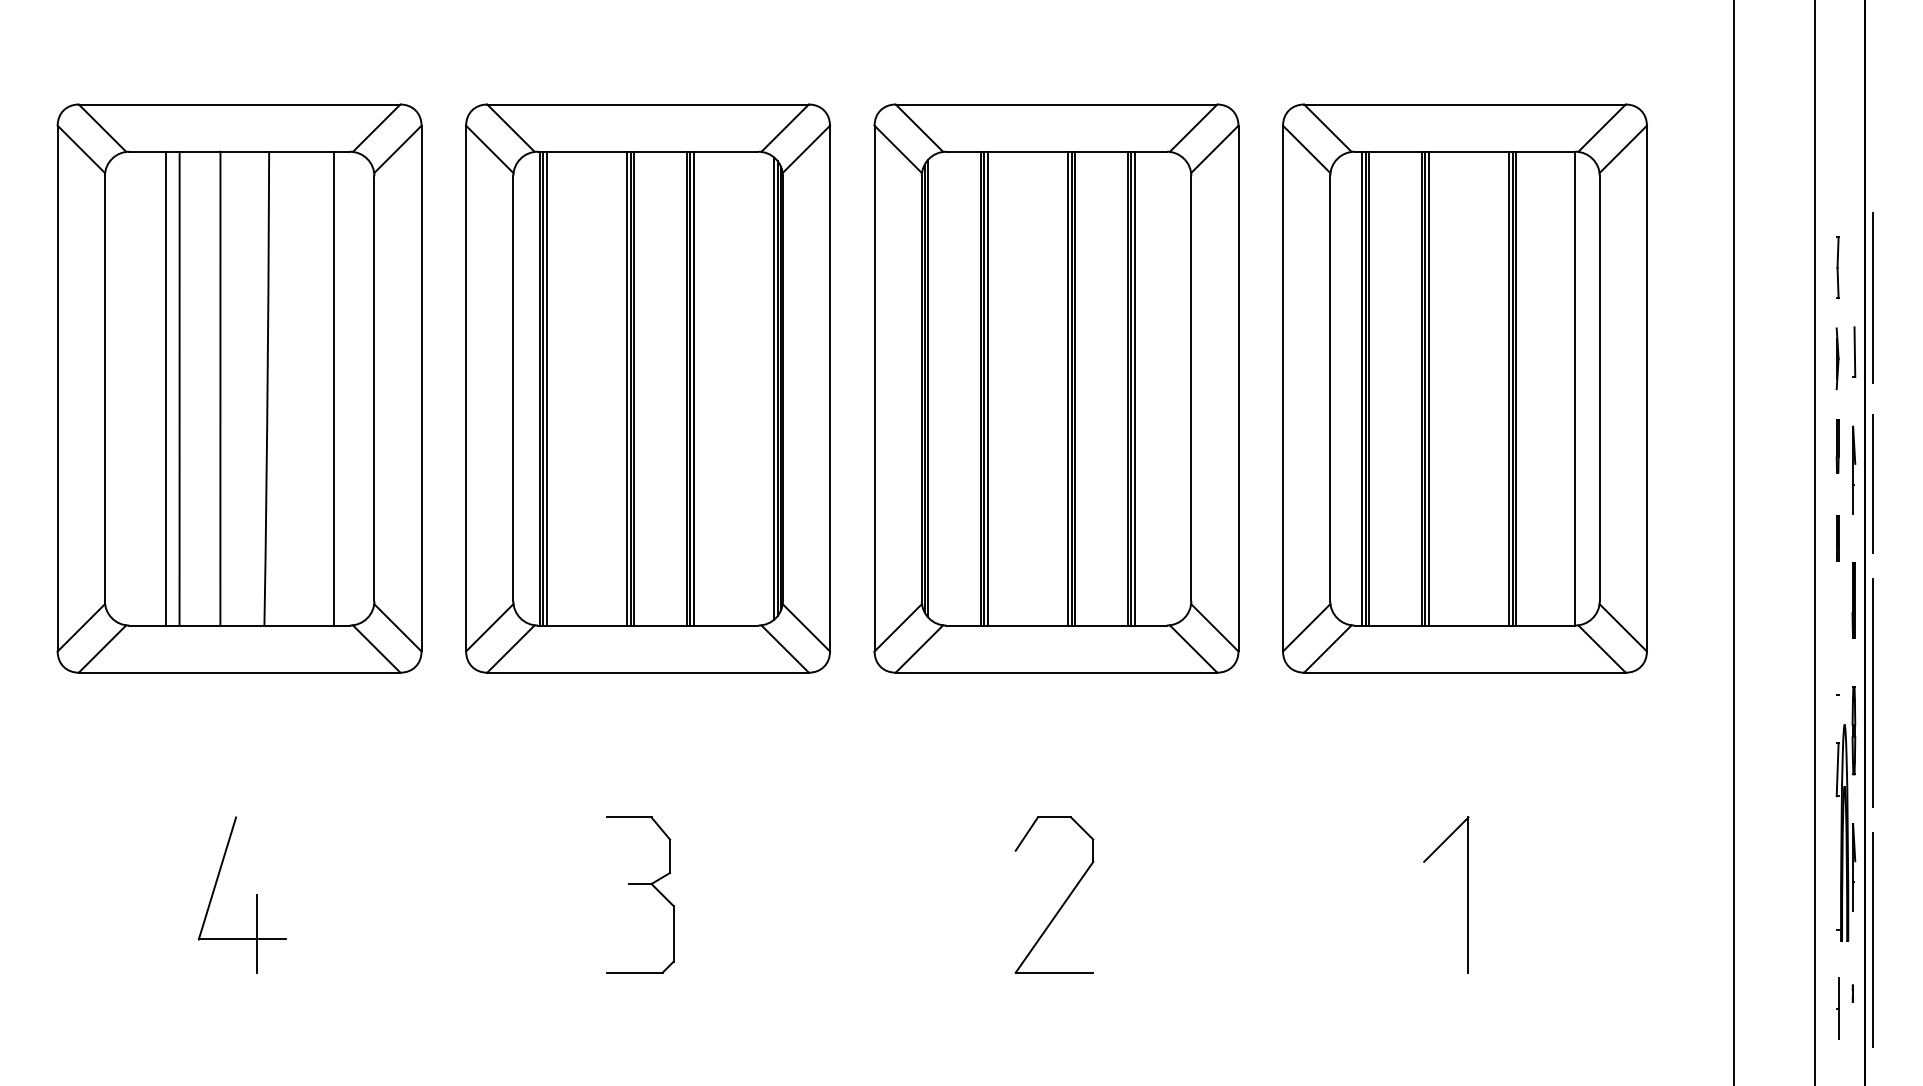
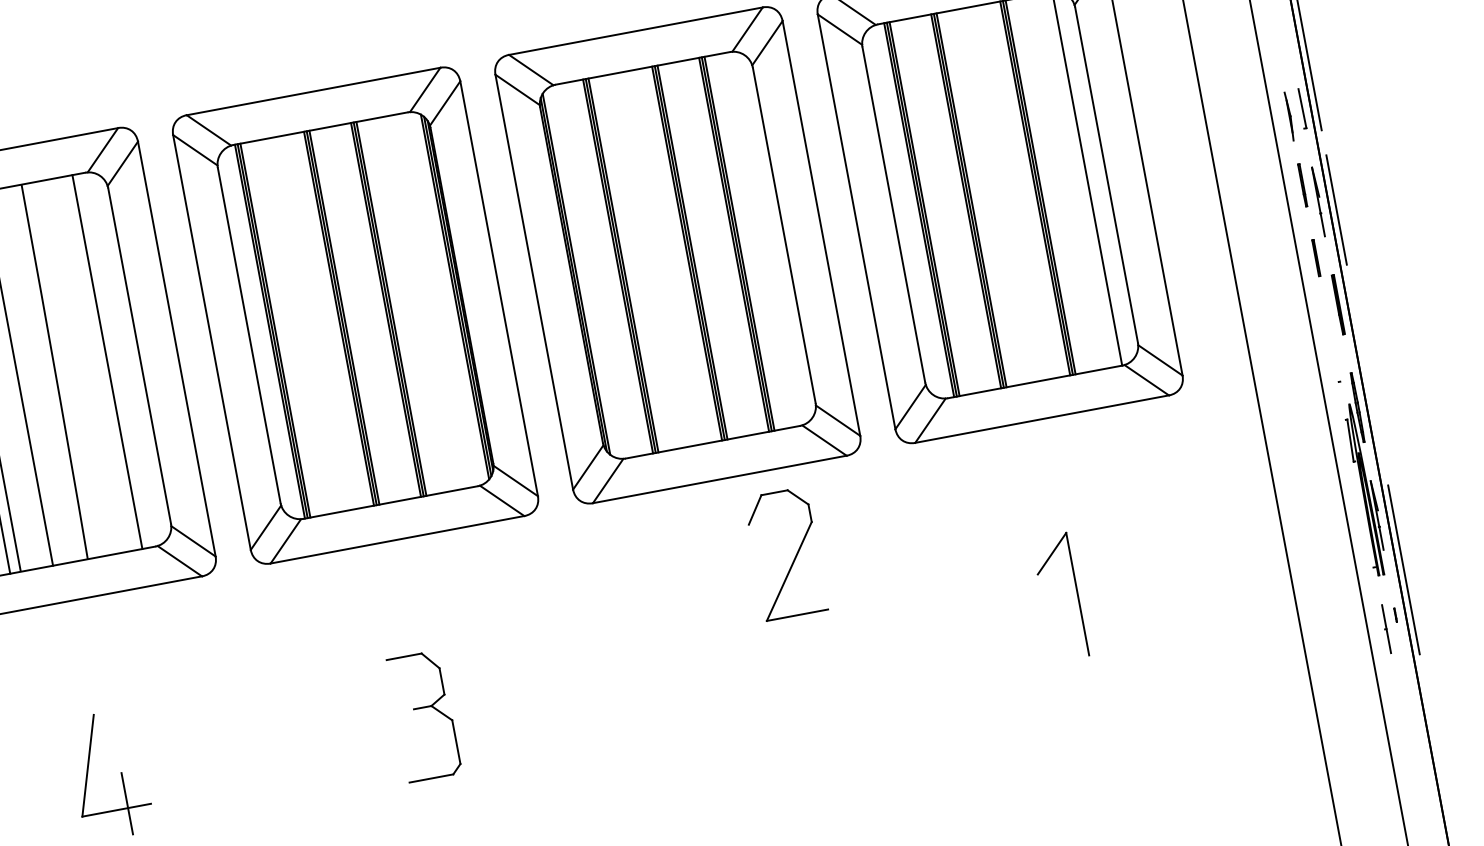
line: (1837, 267) -> (1276, 44), removed
line: (1873, 692) -> (1367, 374), removed
part: (1063, 902) -> (794, 558), moved

